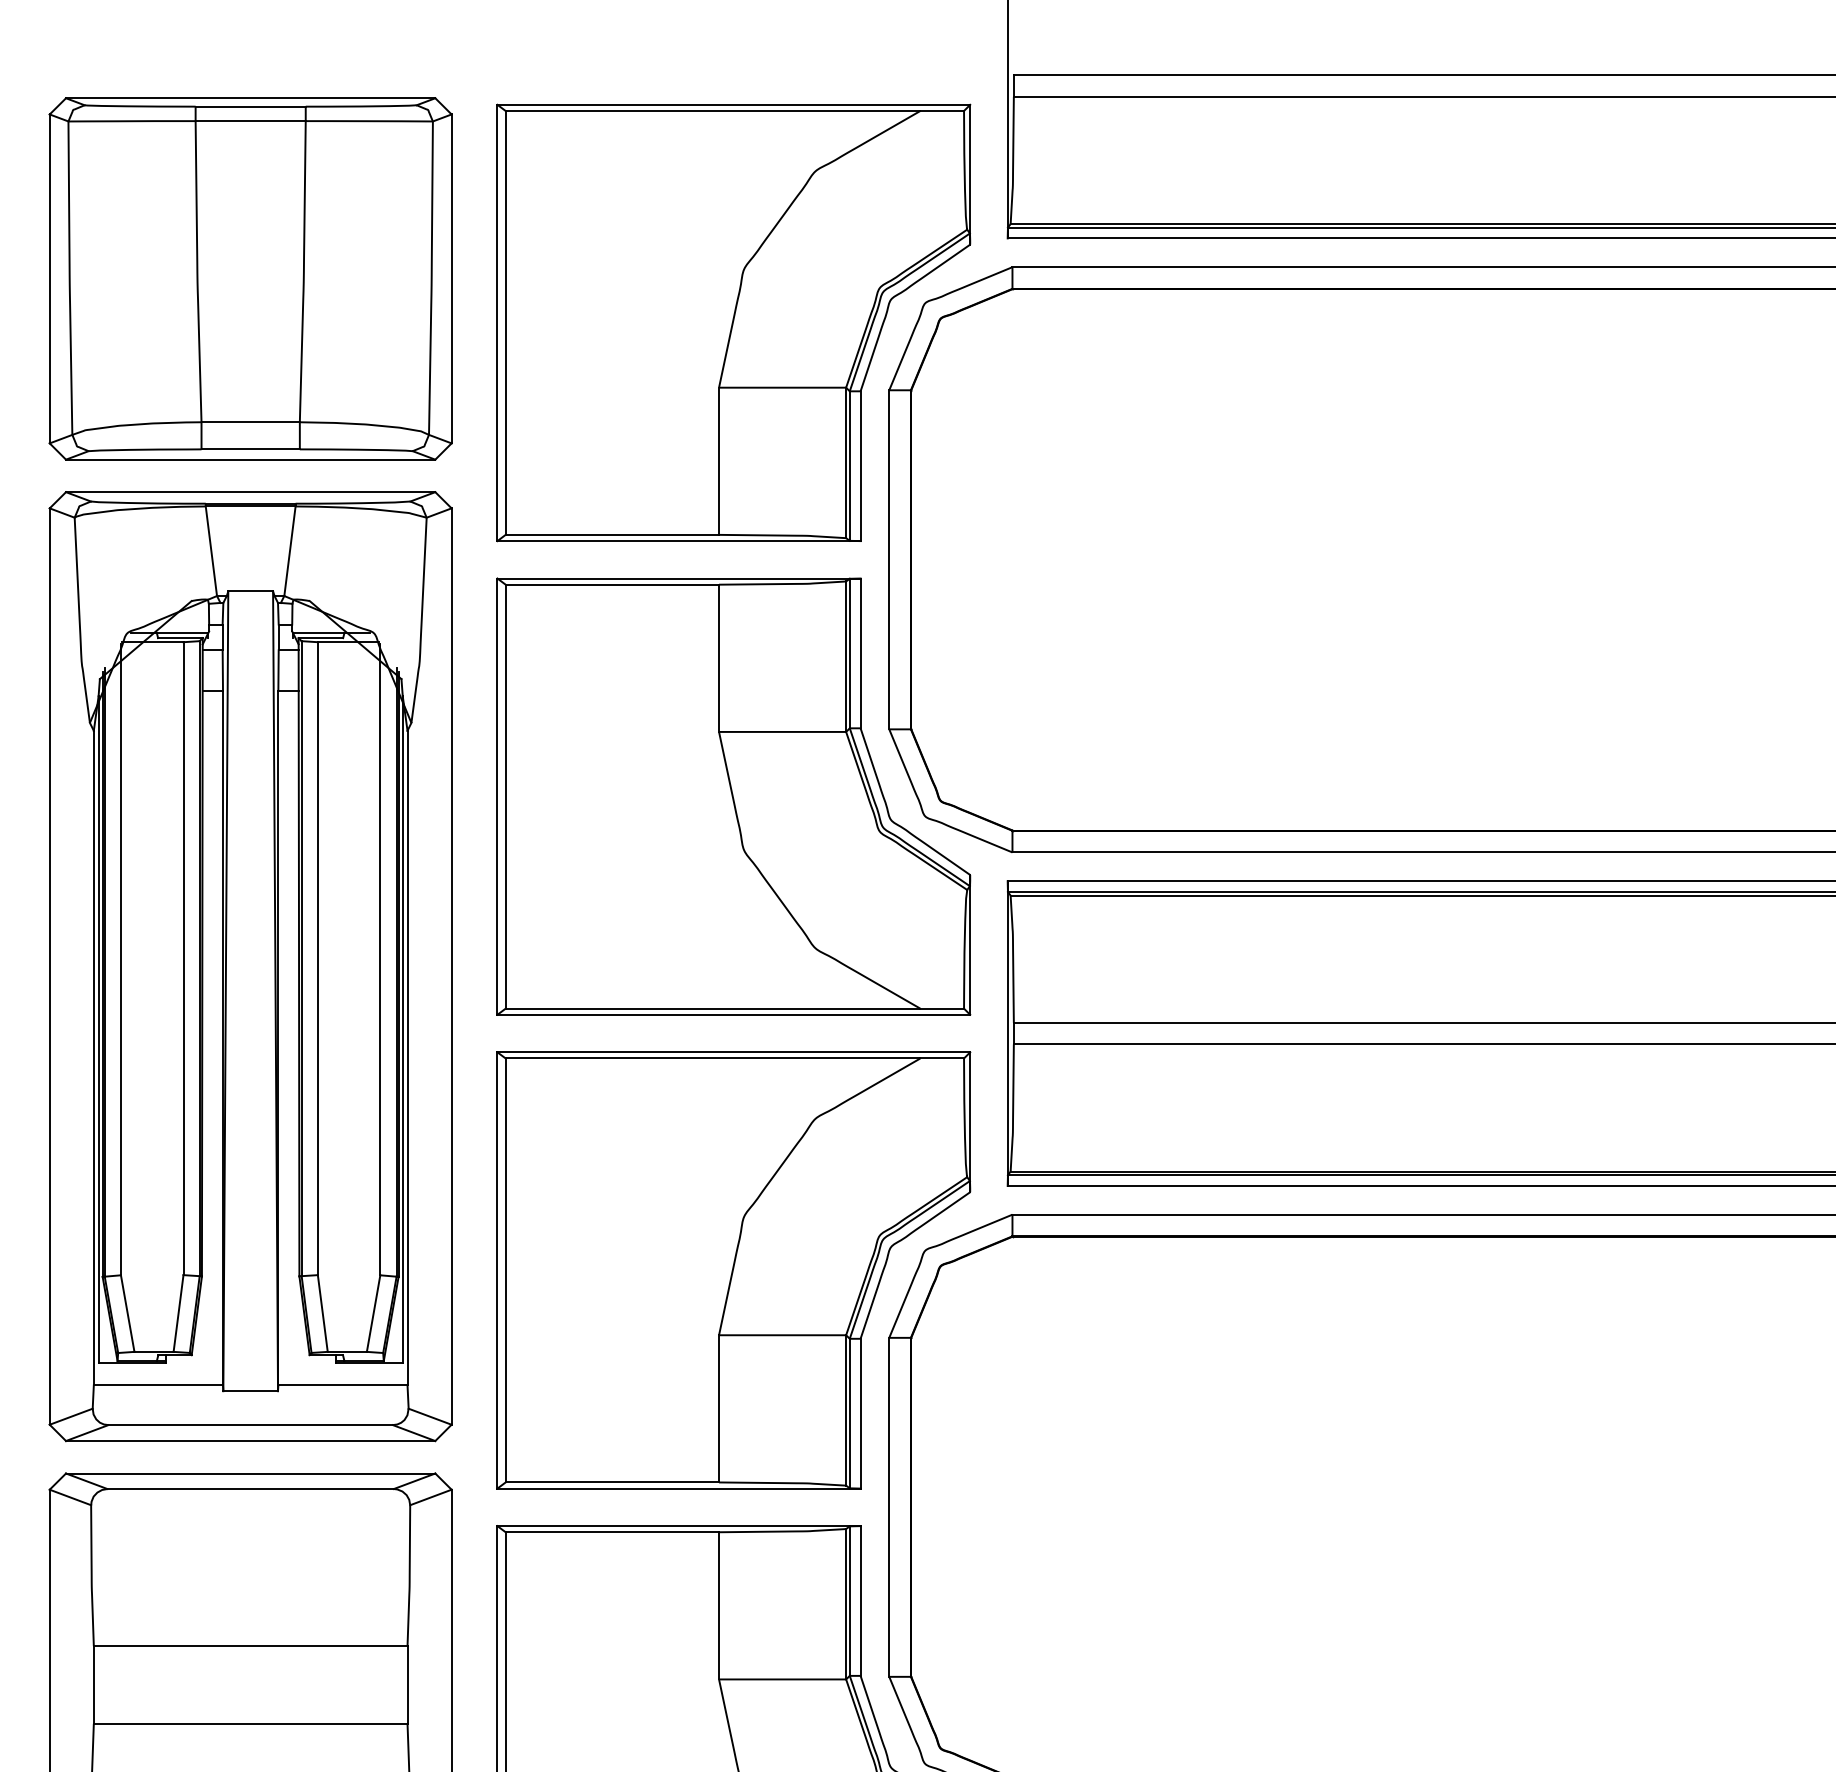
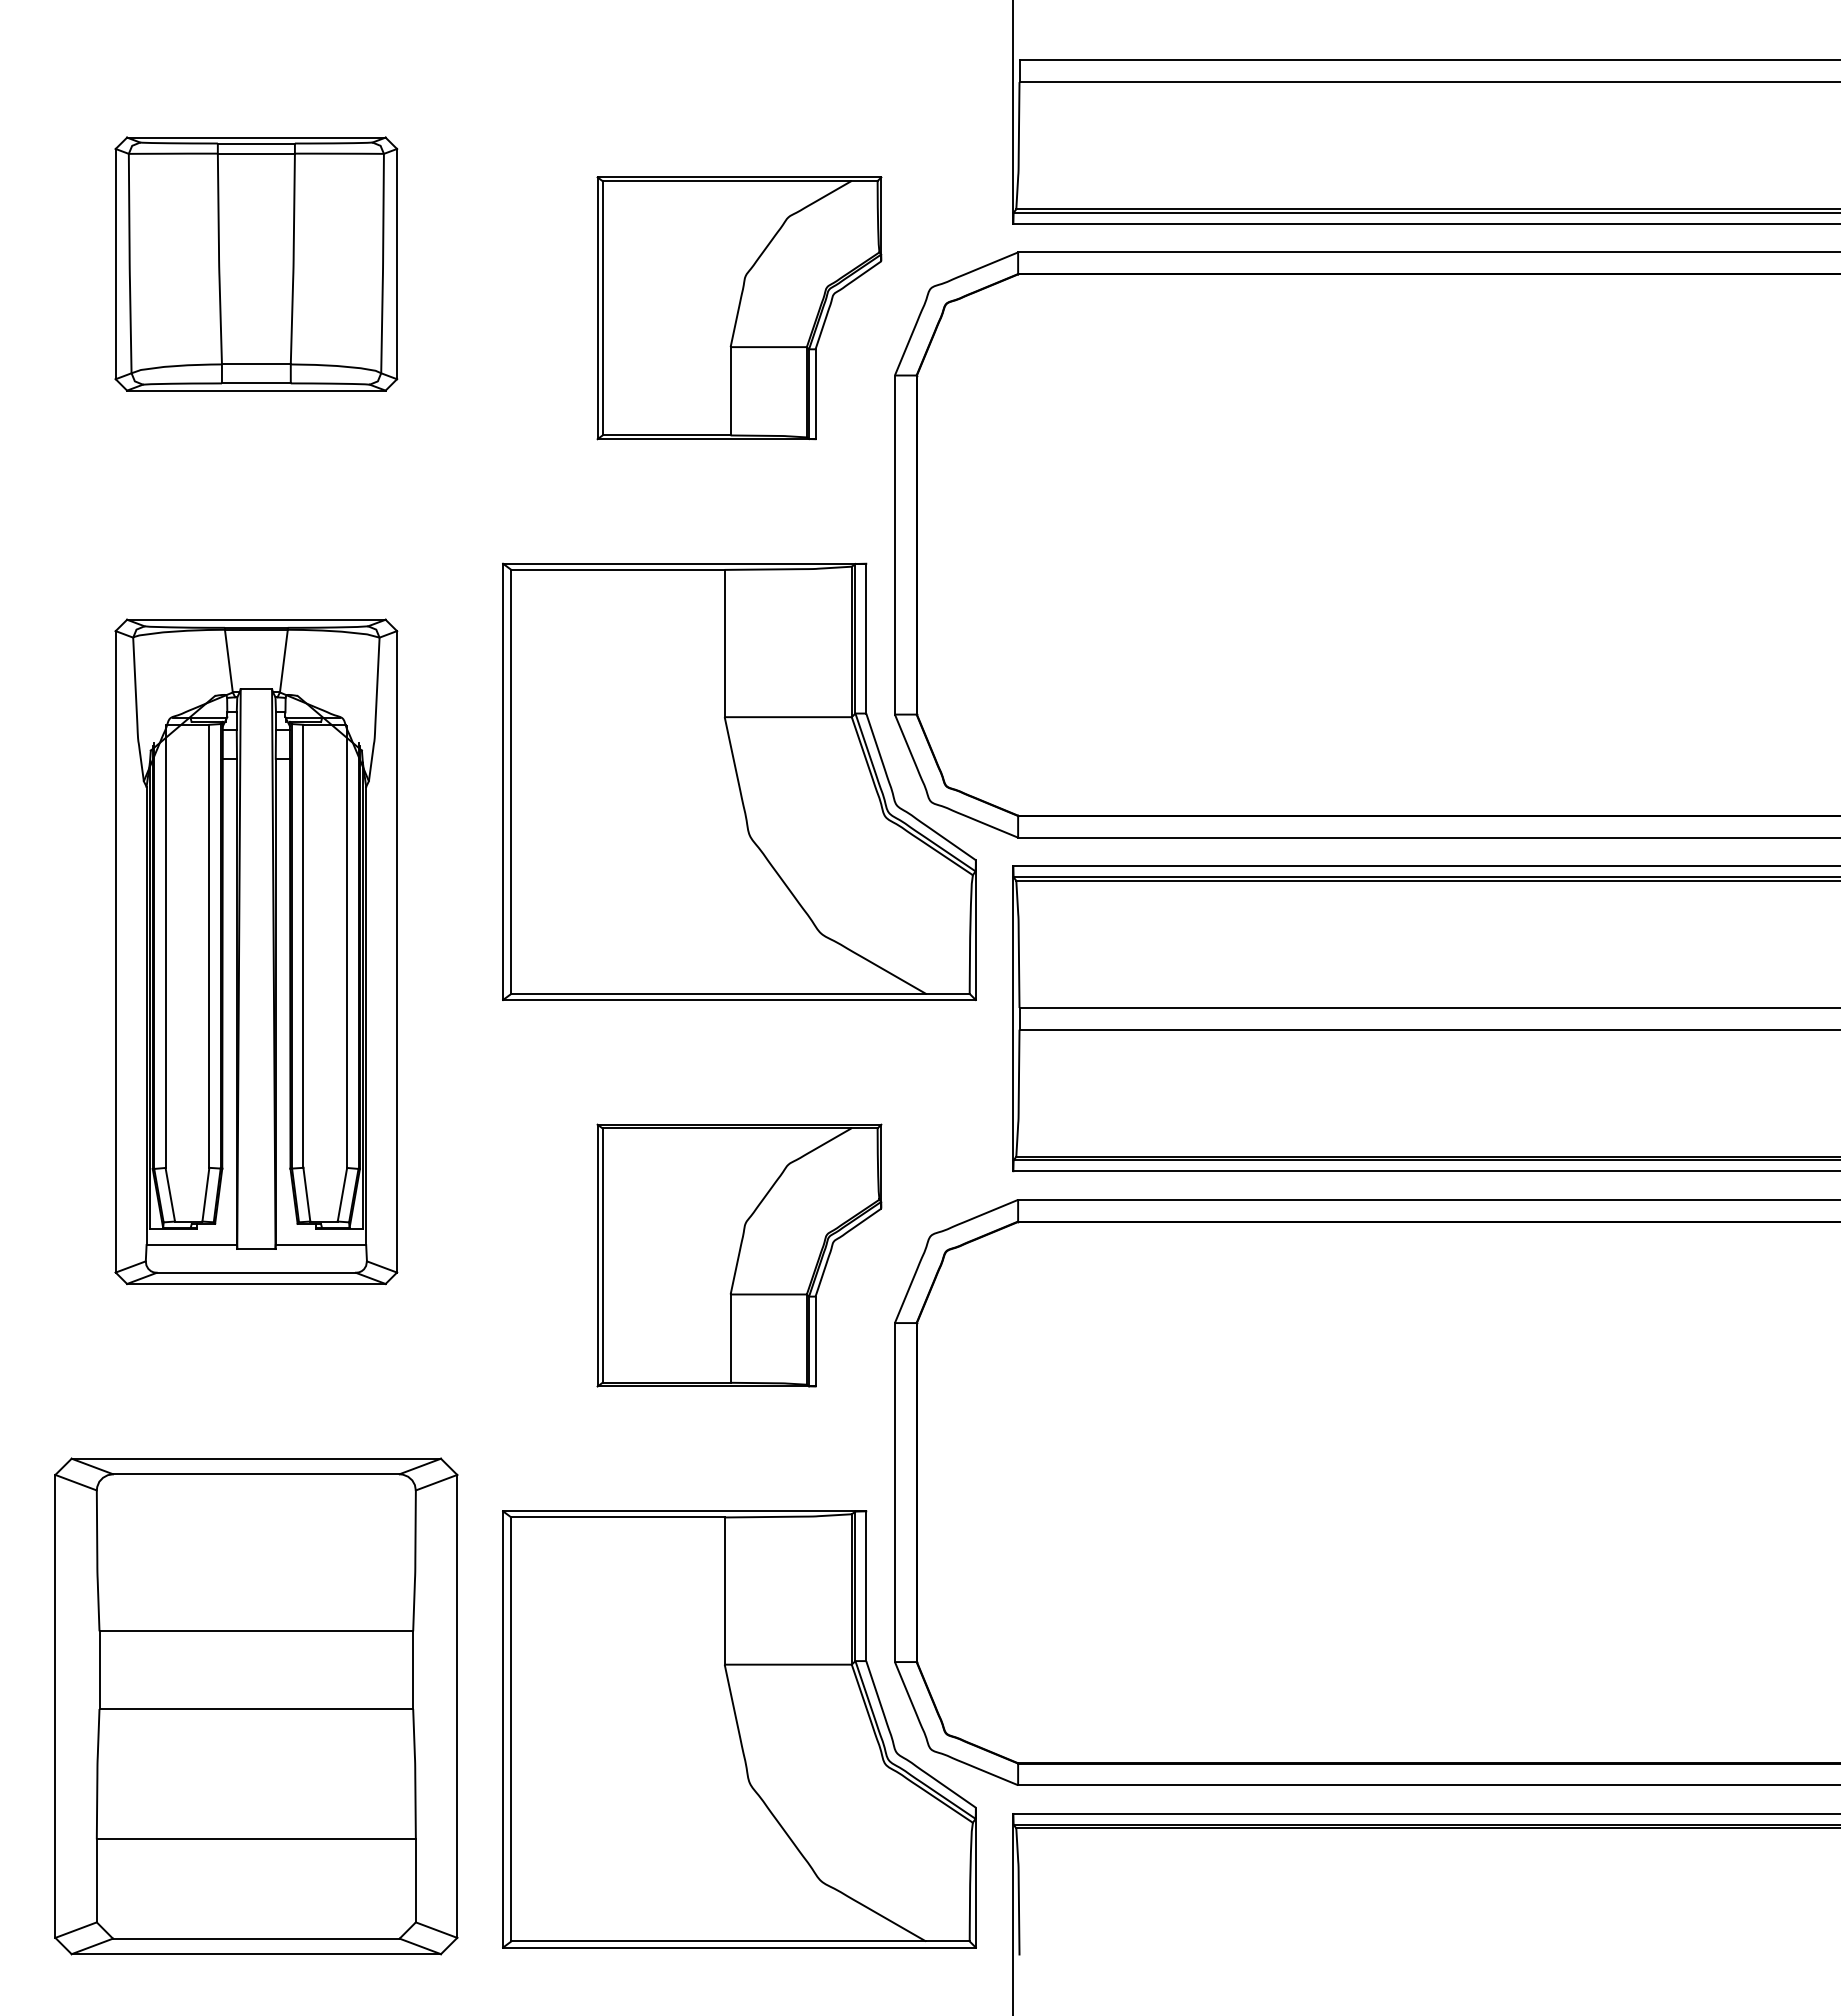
part: (250, 278) -> (256, 263), size x0.7
part: (733, 323) -> (739, 308), size x0.6
part: (250, 966) -> (256, 951), size x0.7
part: (733, 1270) -> (739, 1255), size x0.6

